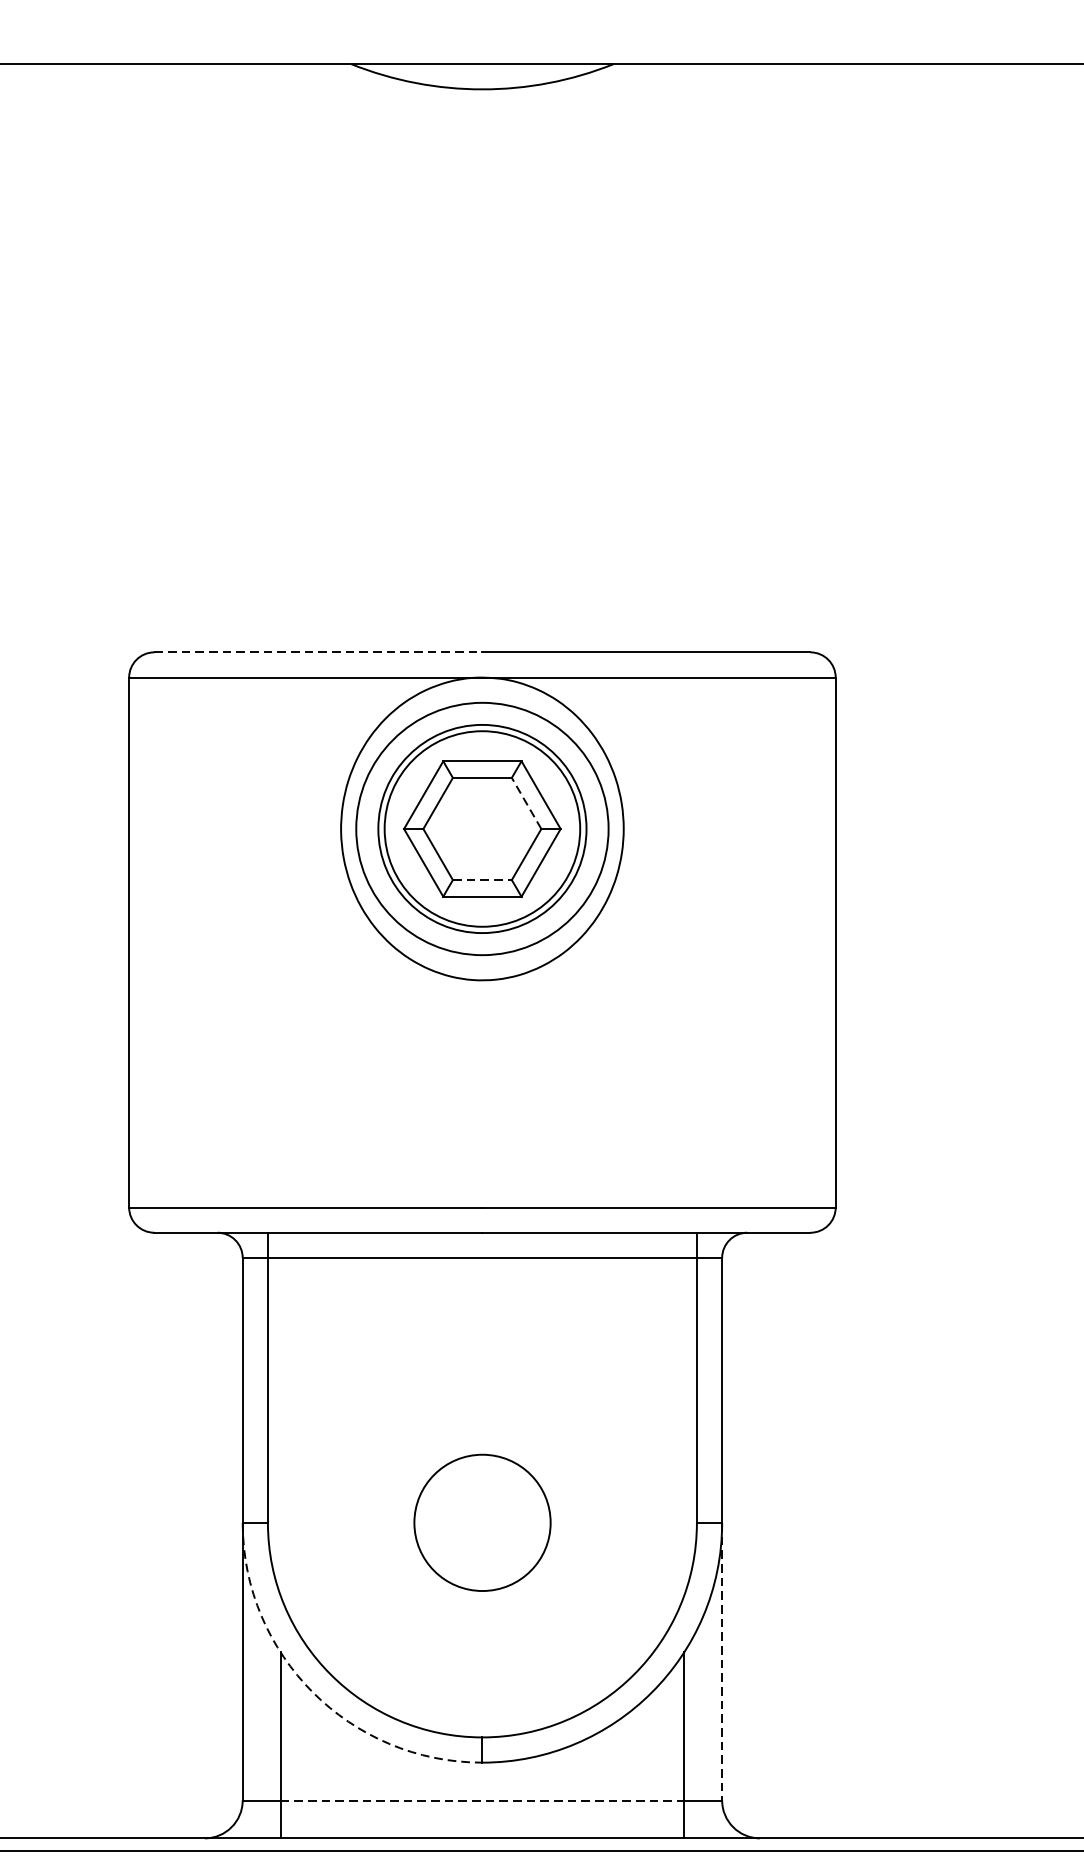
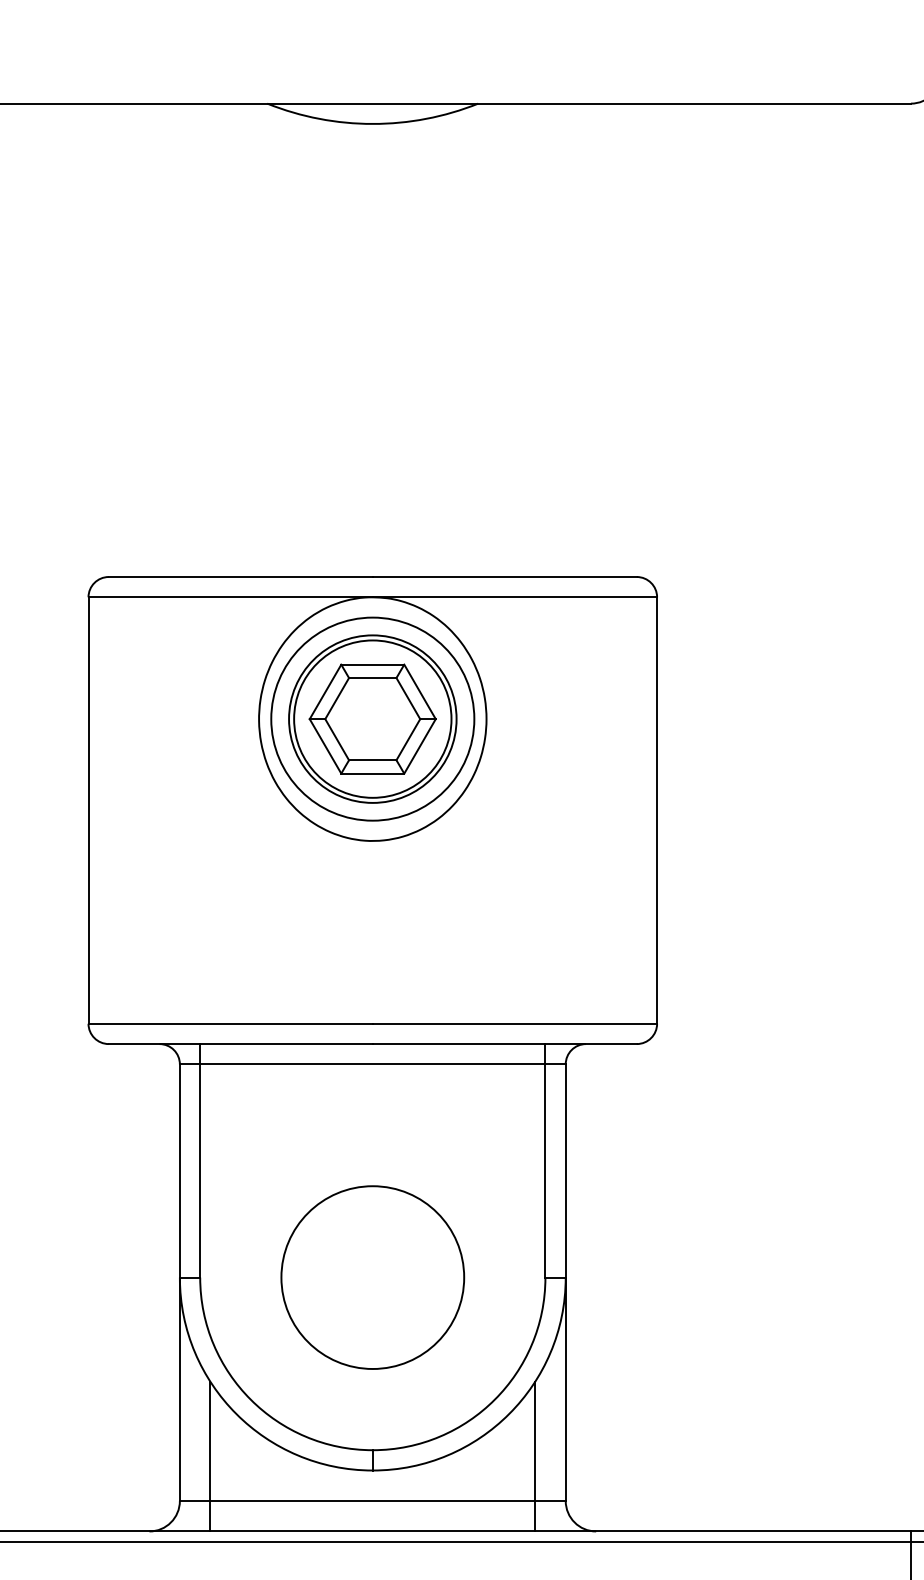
line: (318, 652) -> (240, 577), dashed -> solid
line: (526, 803) -> (408, 698), dashed -> solid
line: (482, 880) -> (372, 760), dashed -> solid
circle: (482, 1522) -> (372, 1277), size x1.67
line: (721, 1661) -> (565, 1389), dashed -> solid
arc: (313, 1693) -> (236, 1414), dashed -> solid
line: (483, 1799) -> (373, 1500), dashed -> solid

